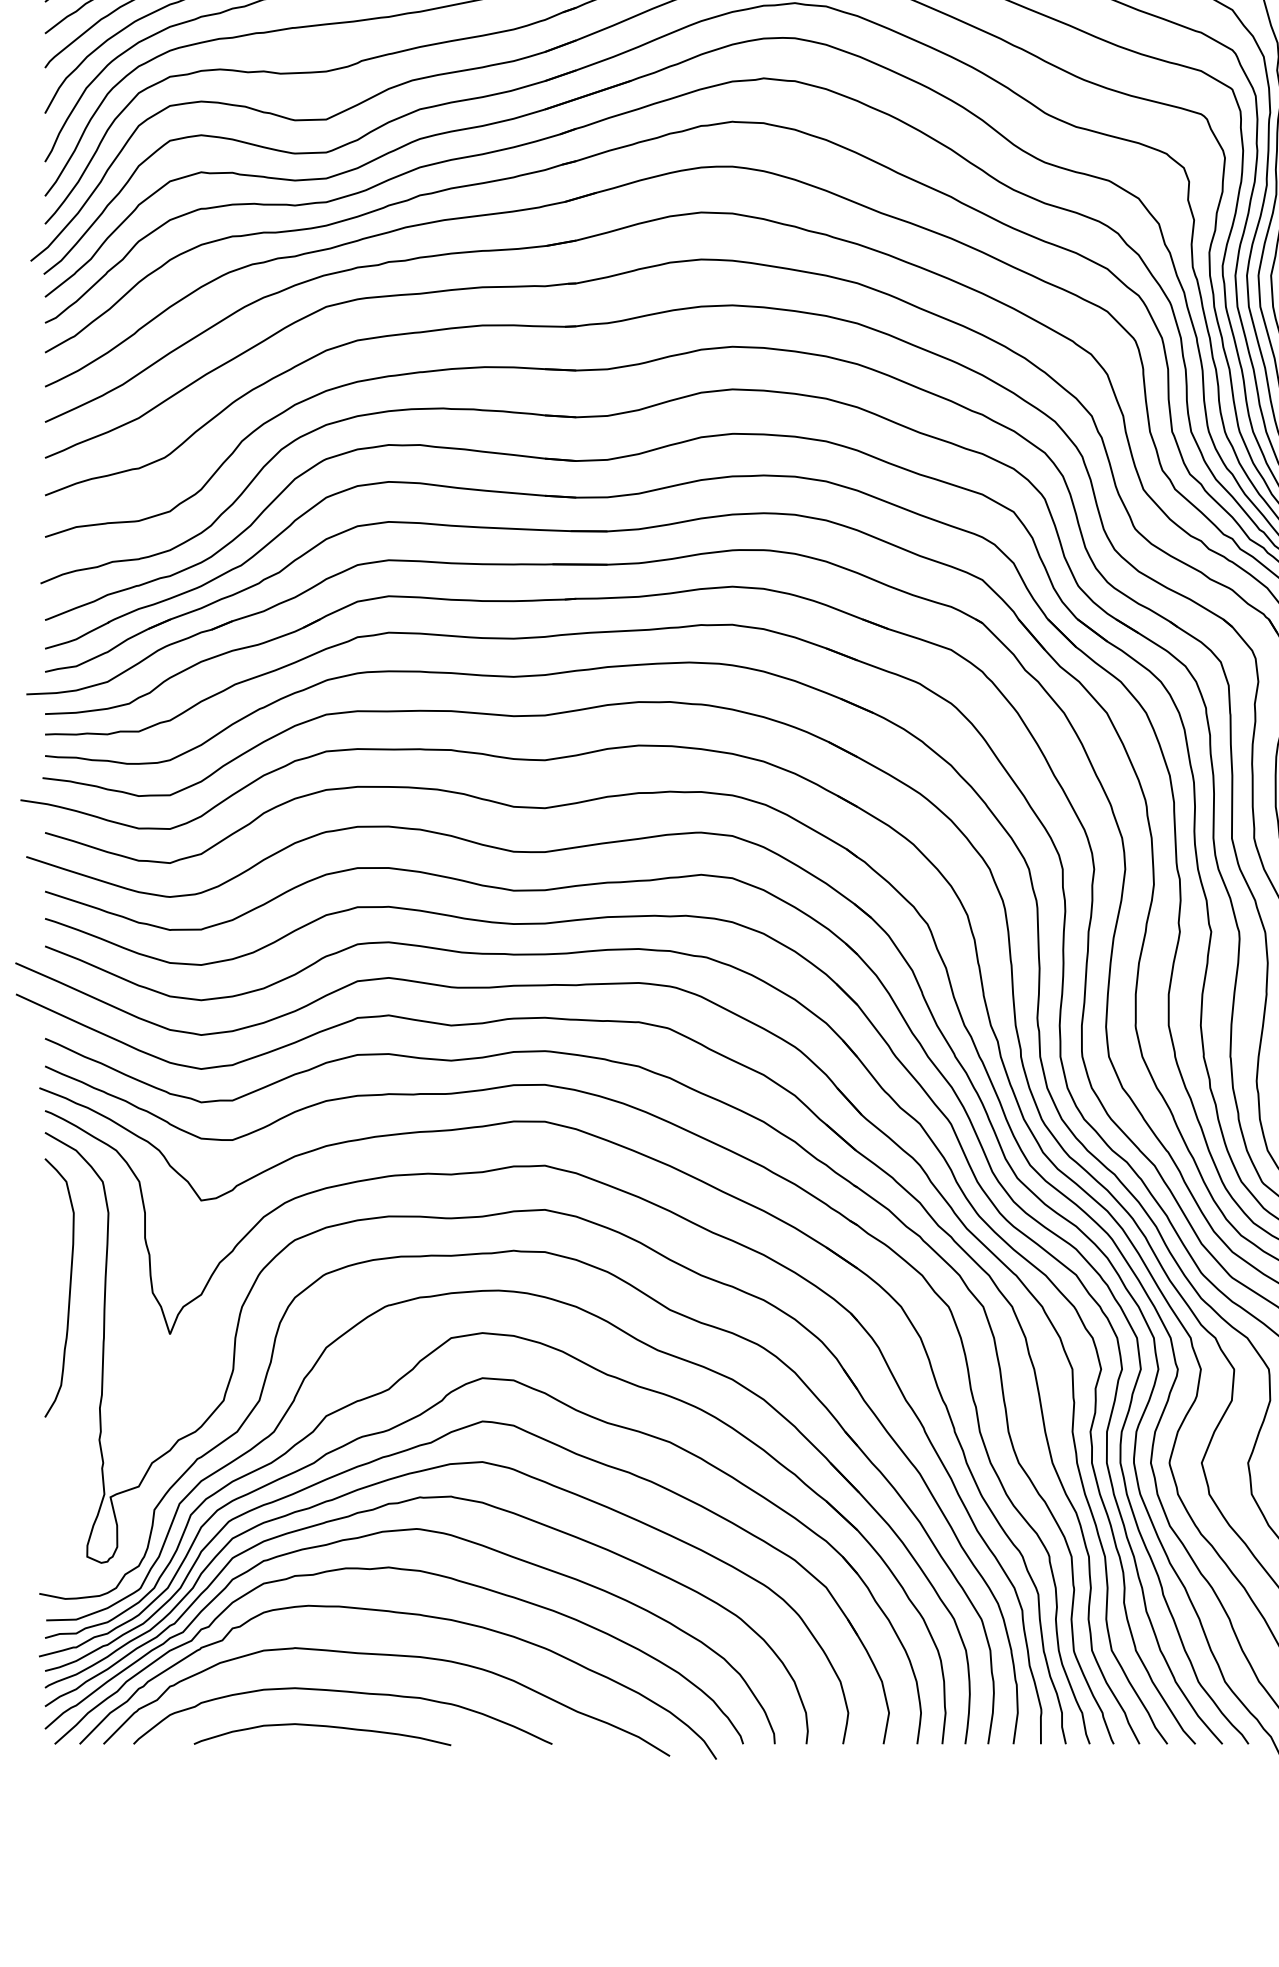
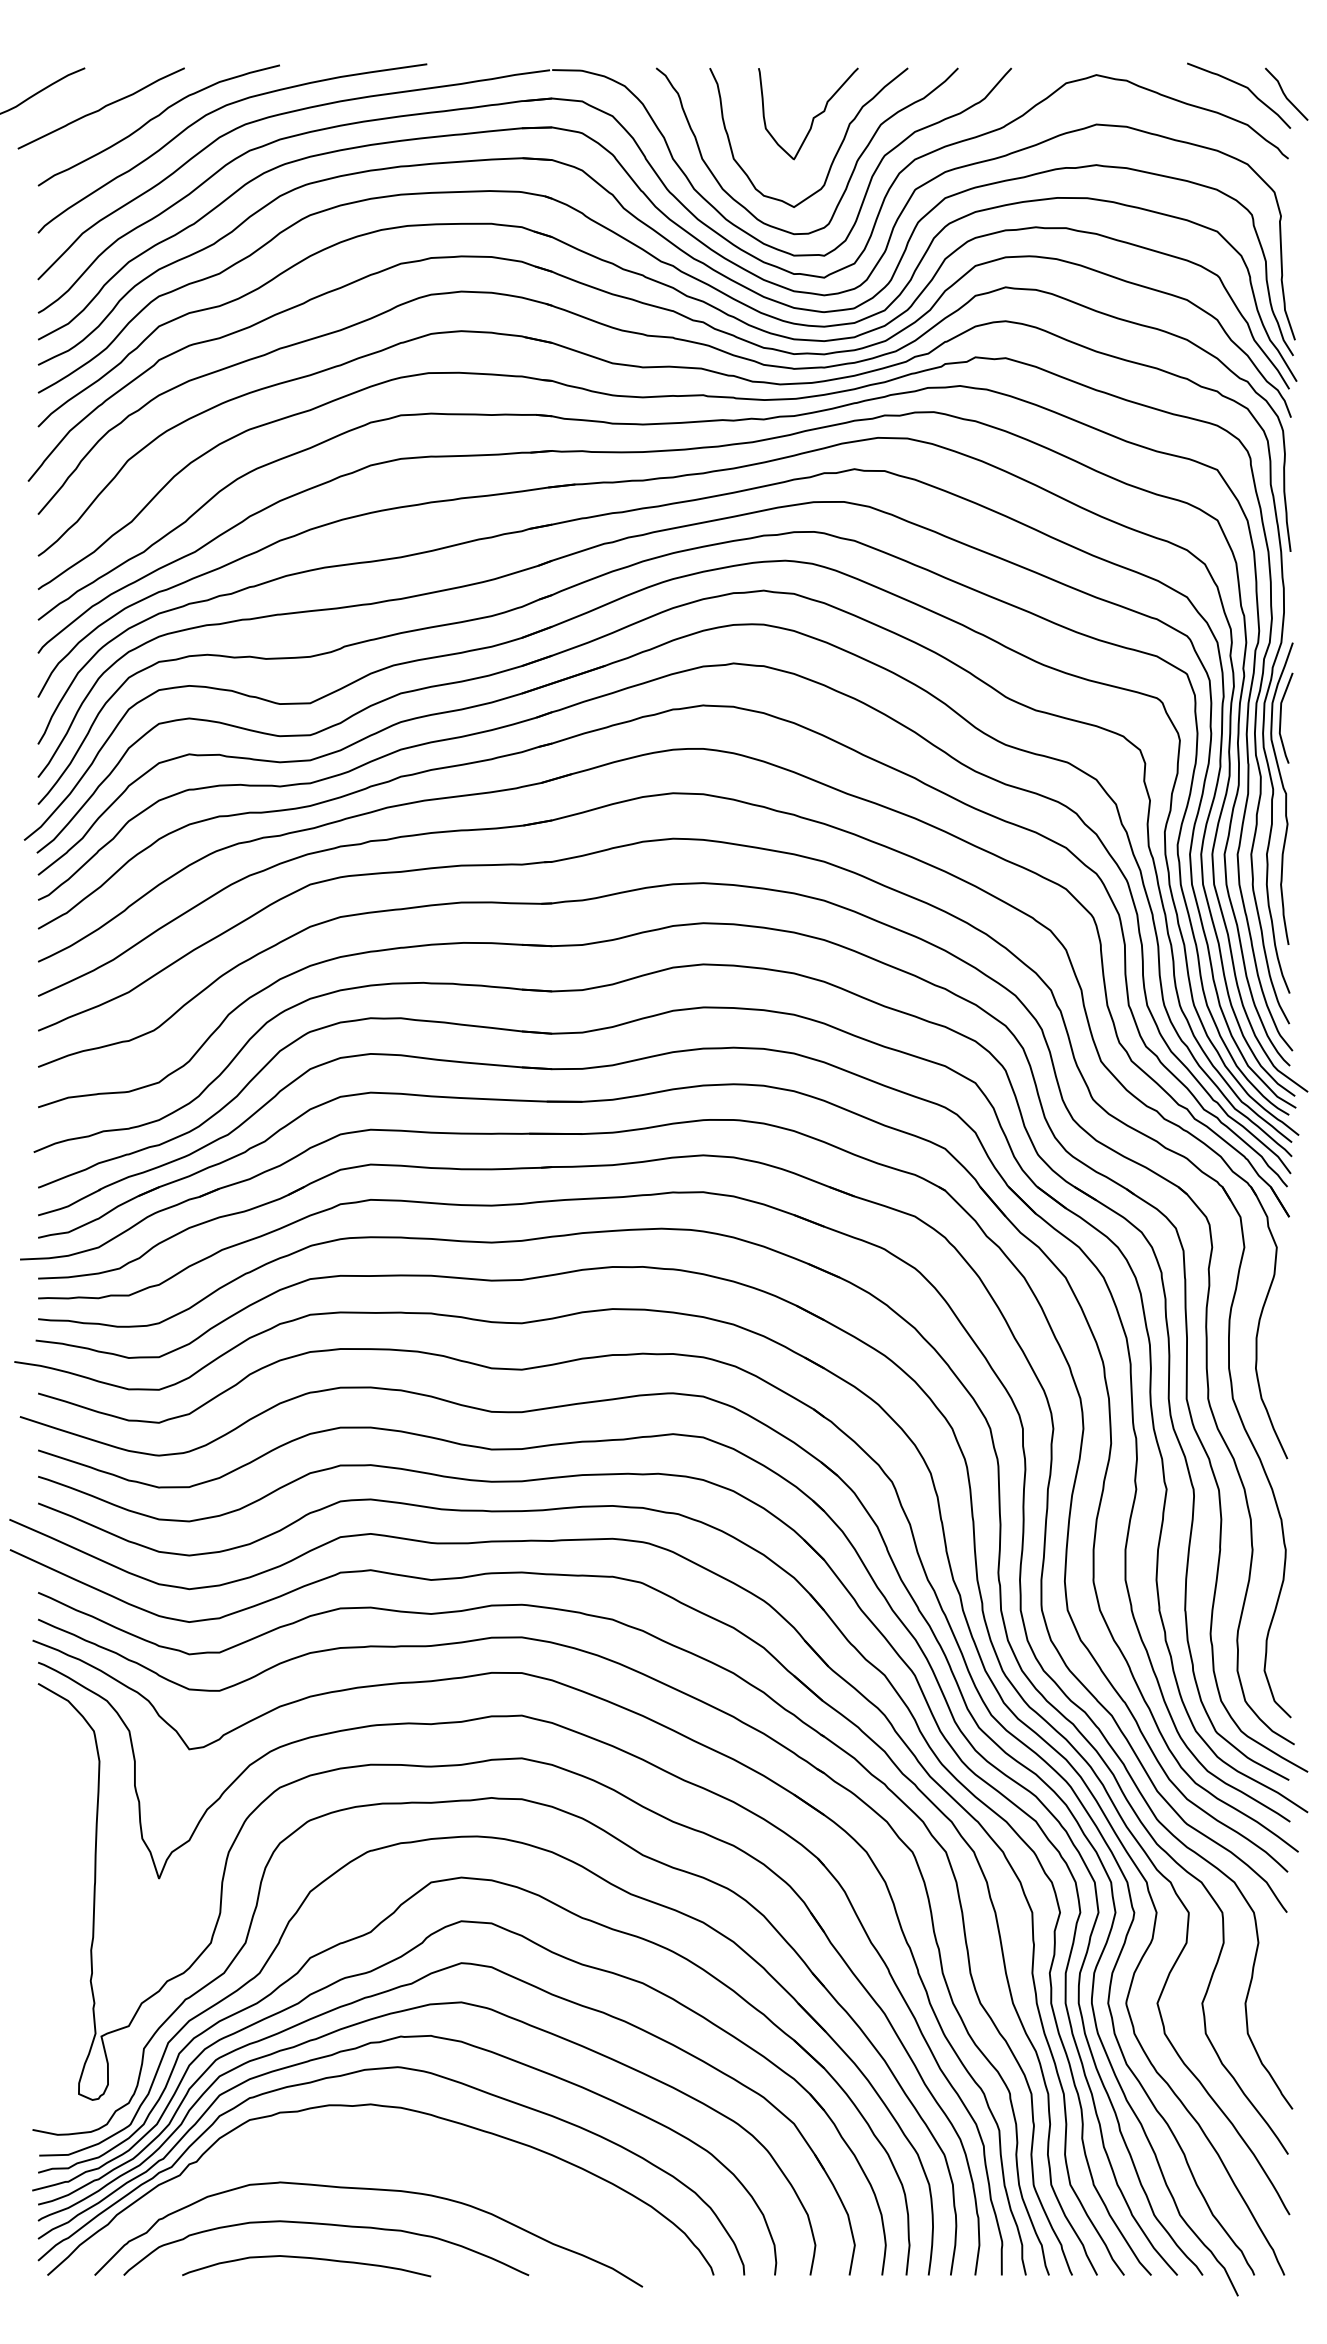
curve: (69, 1287) -> (61, 1833), removed
curve: (399, 1614) -> (381, 2149), removed

